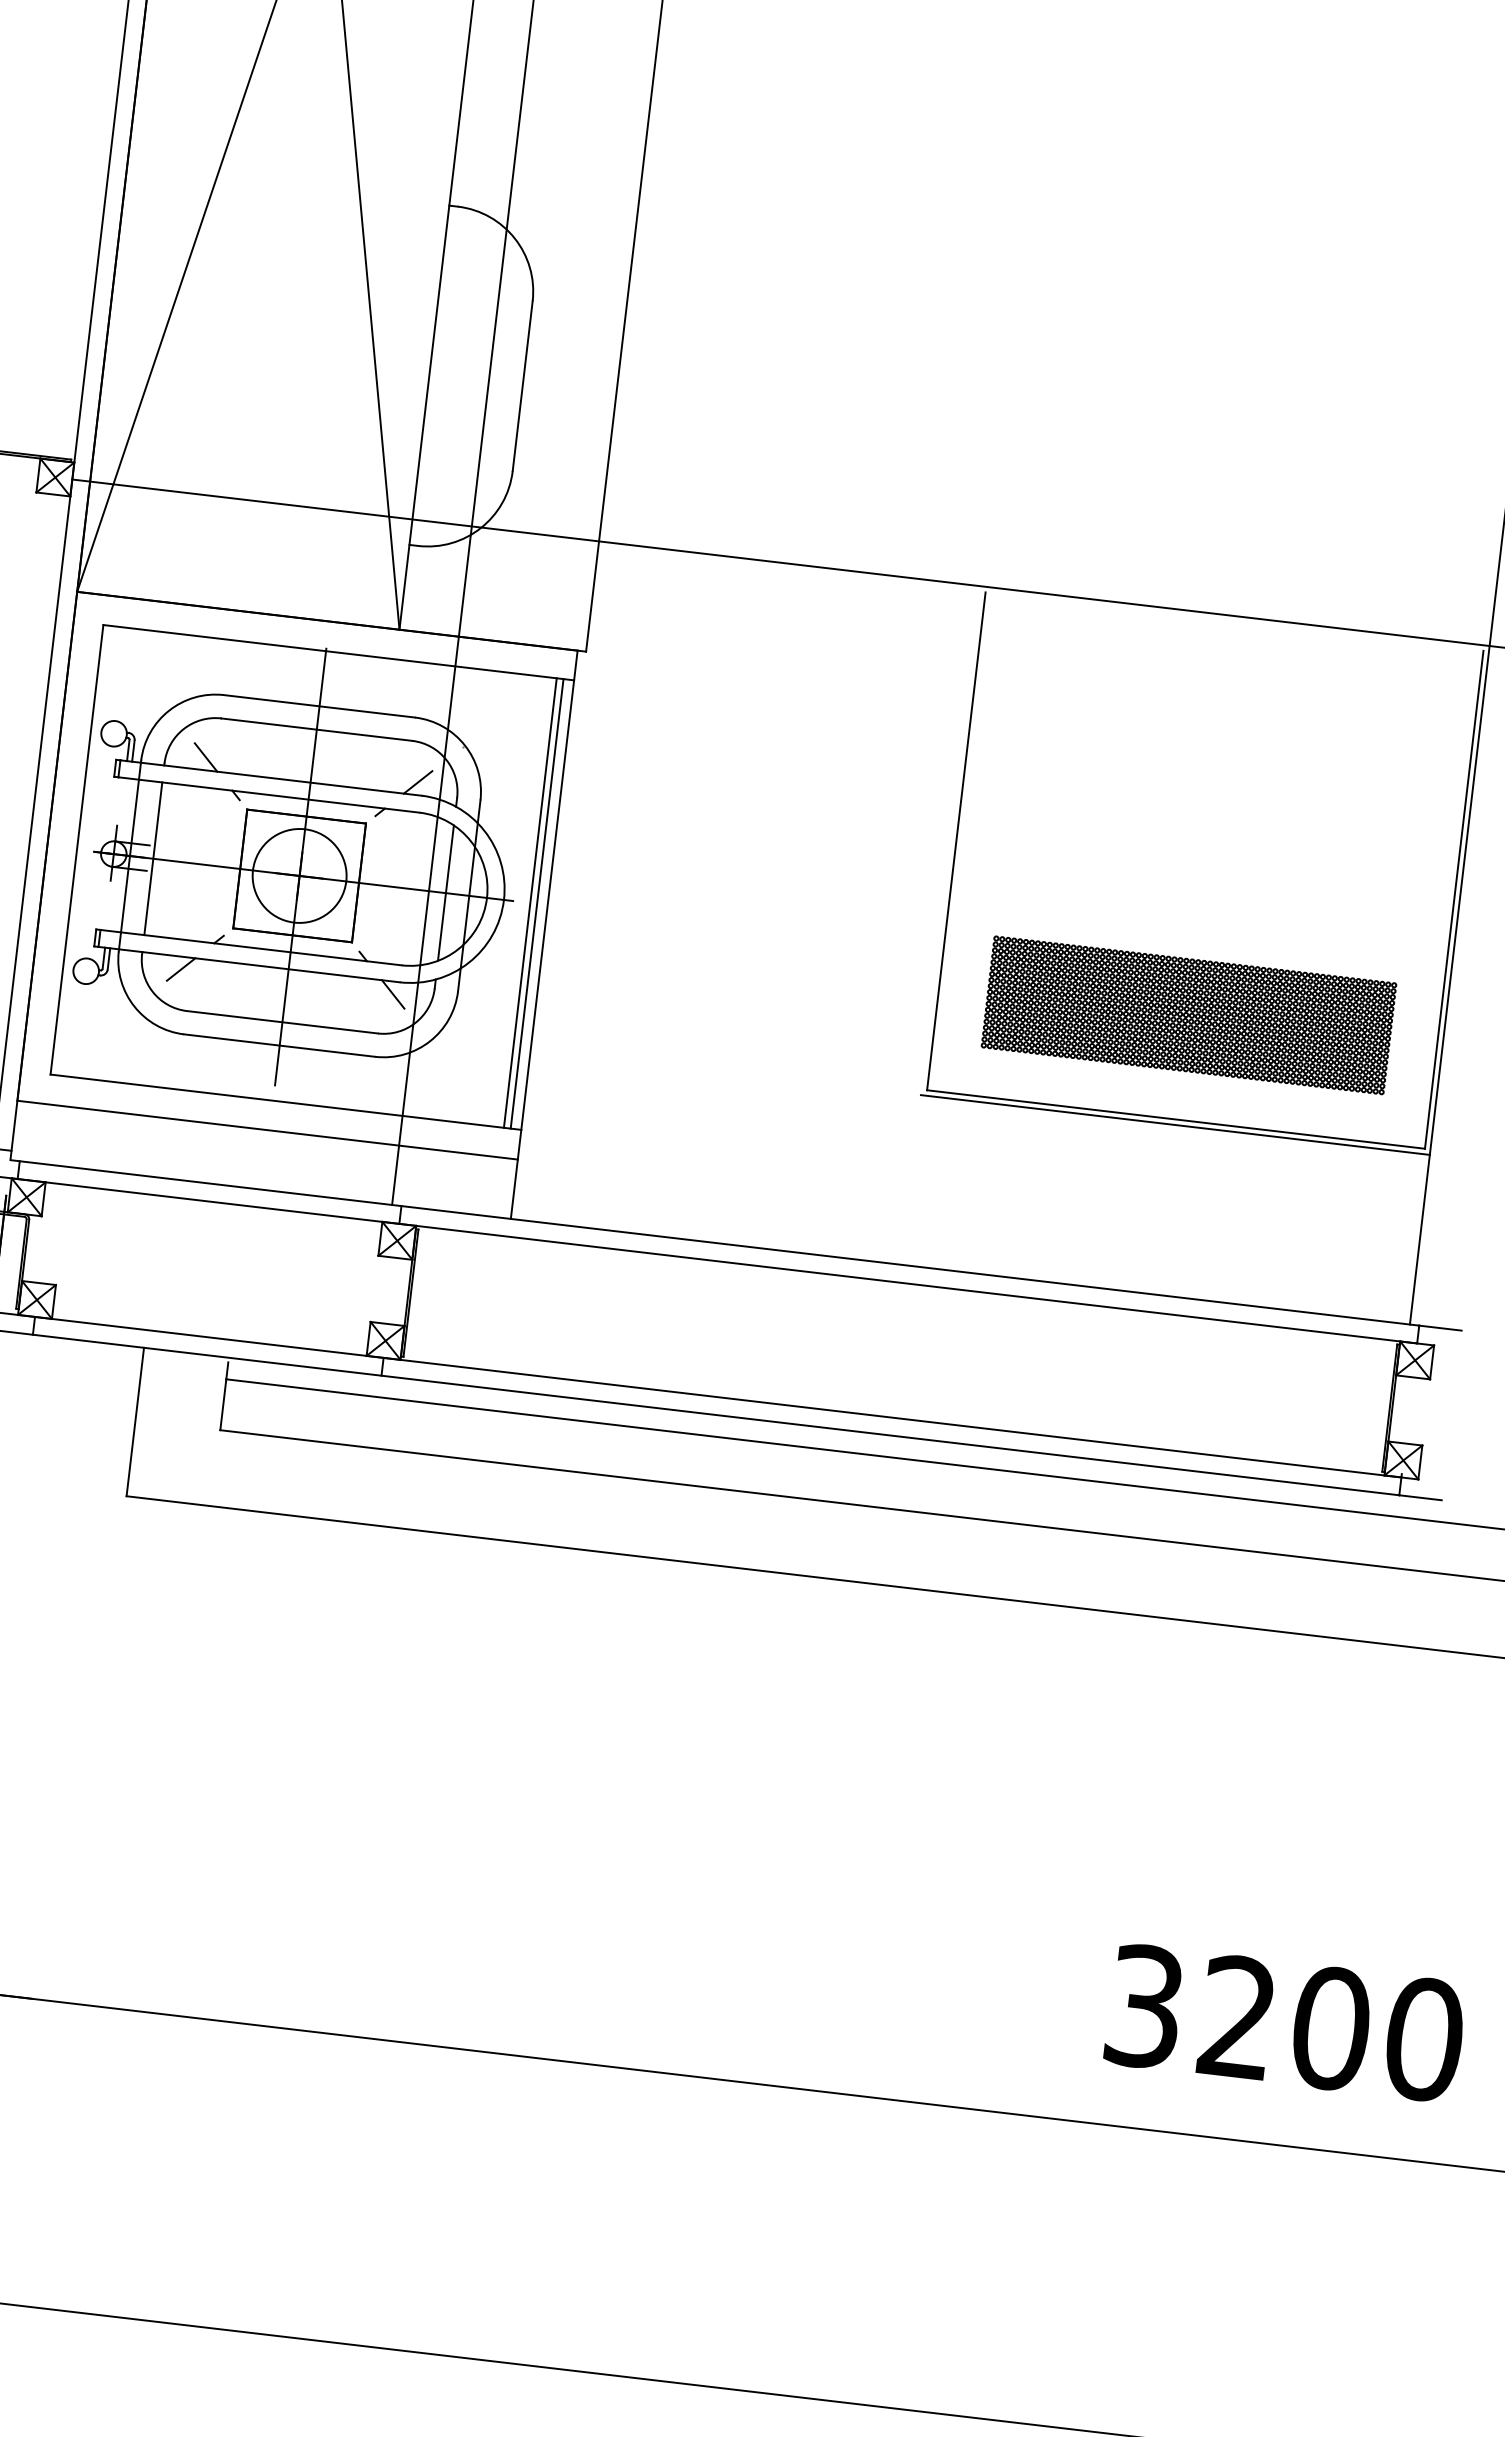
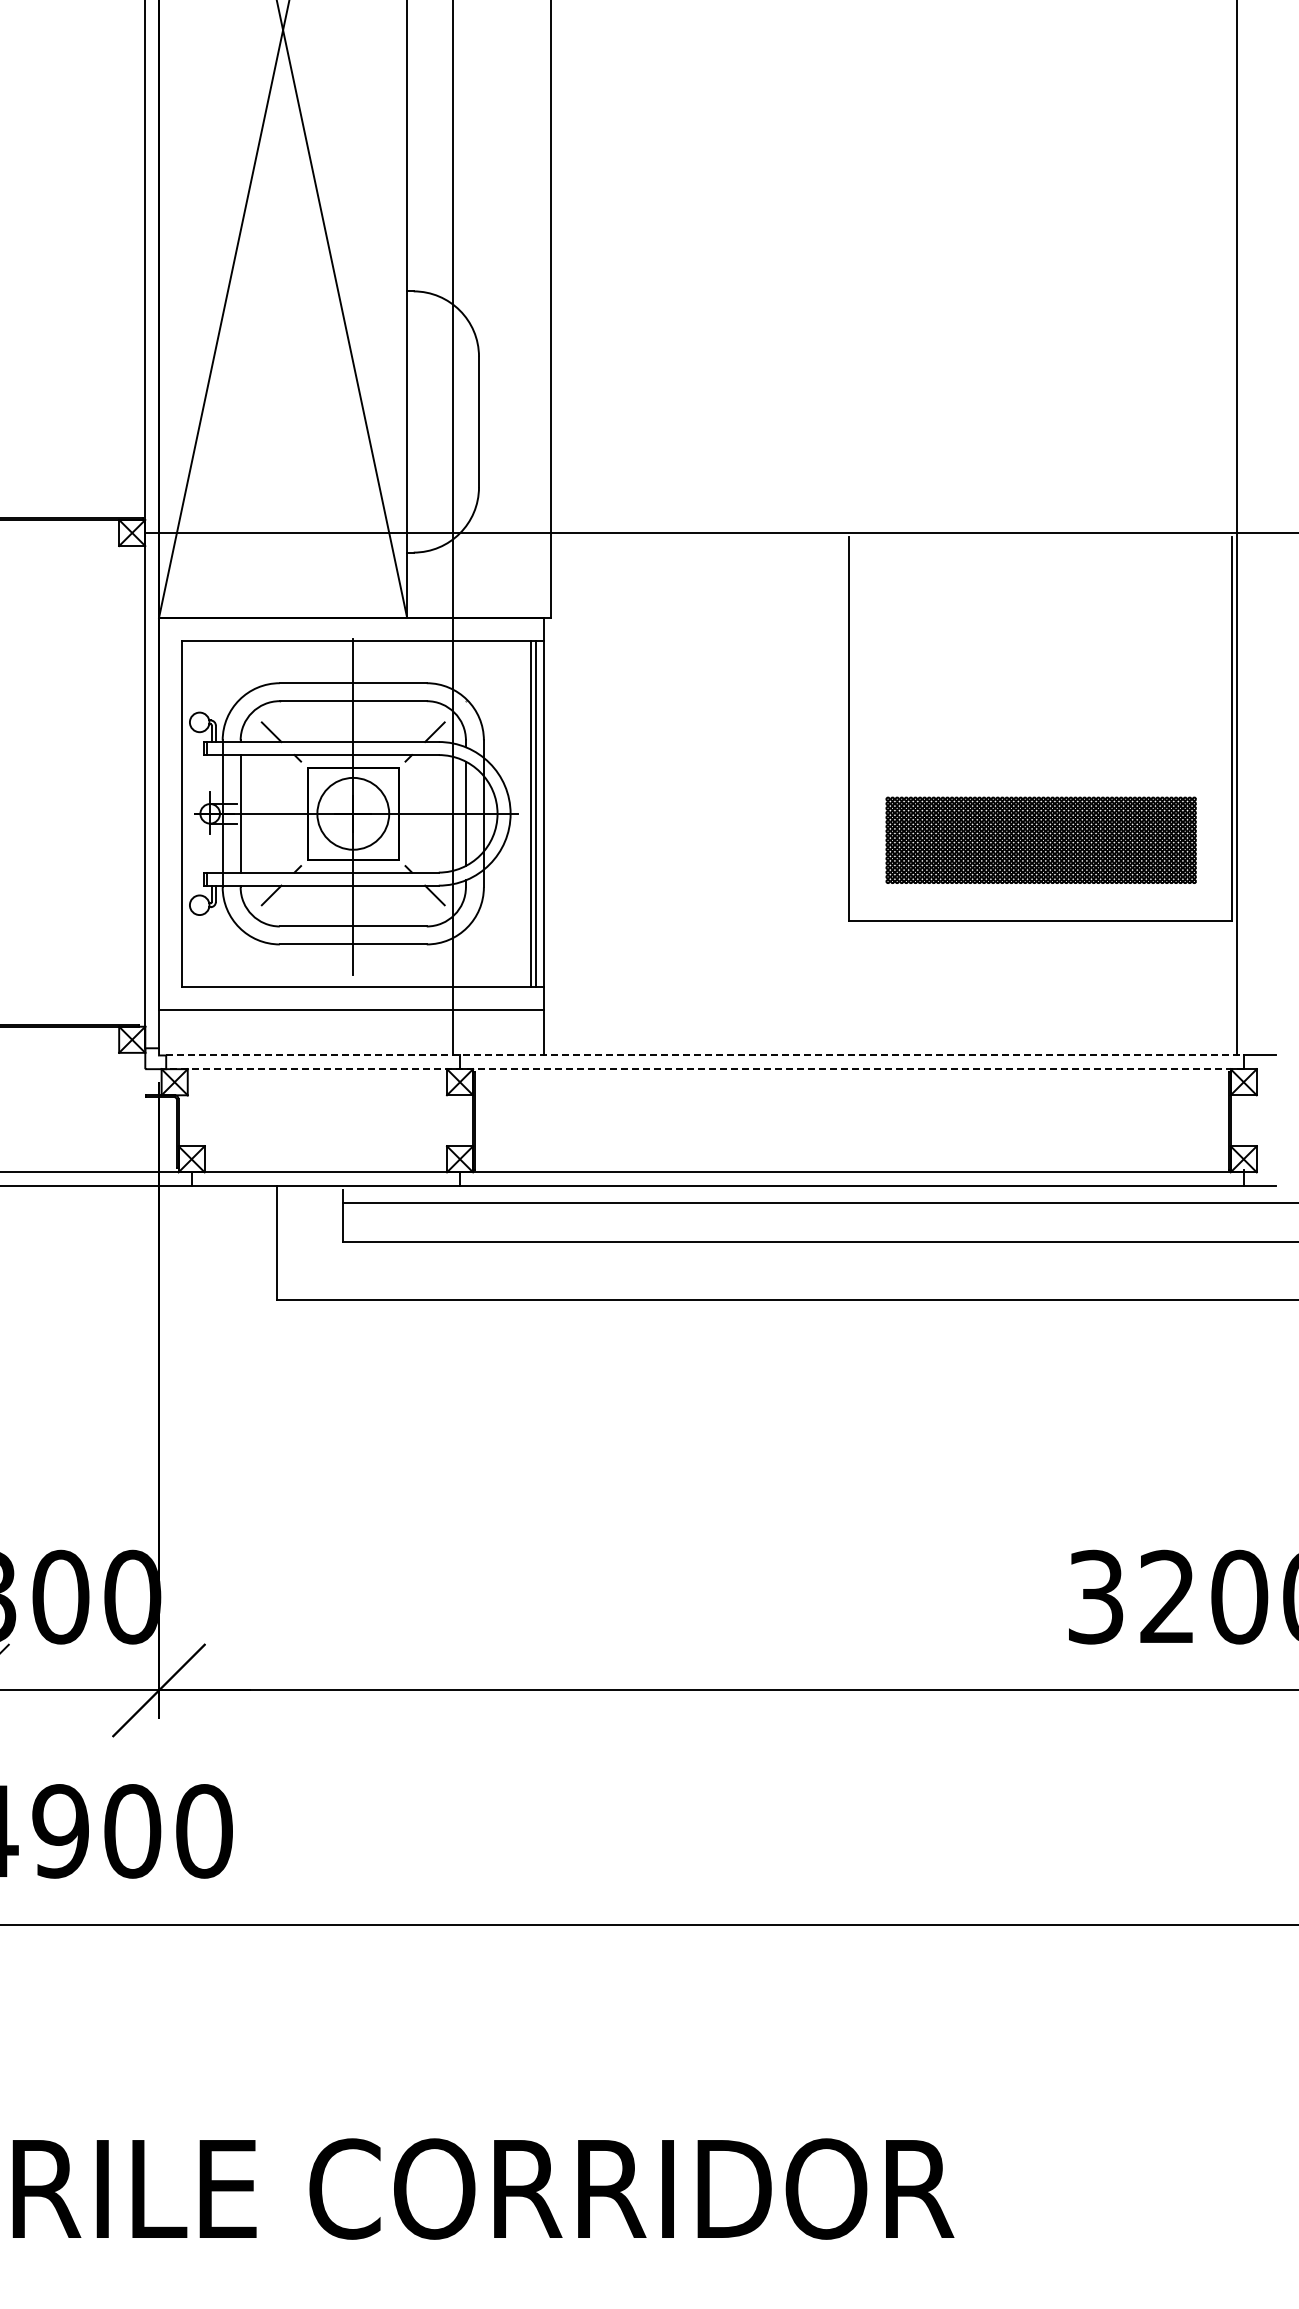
line: (1175, 1124) -> (1040, 924), removed
line: (718, 1243) -> (704, 1055), solid -> dashed
line: (716, 1261) -> (704, 1069), solid -> dashed

